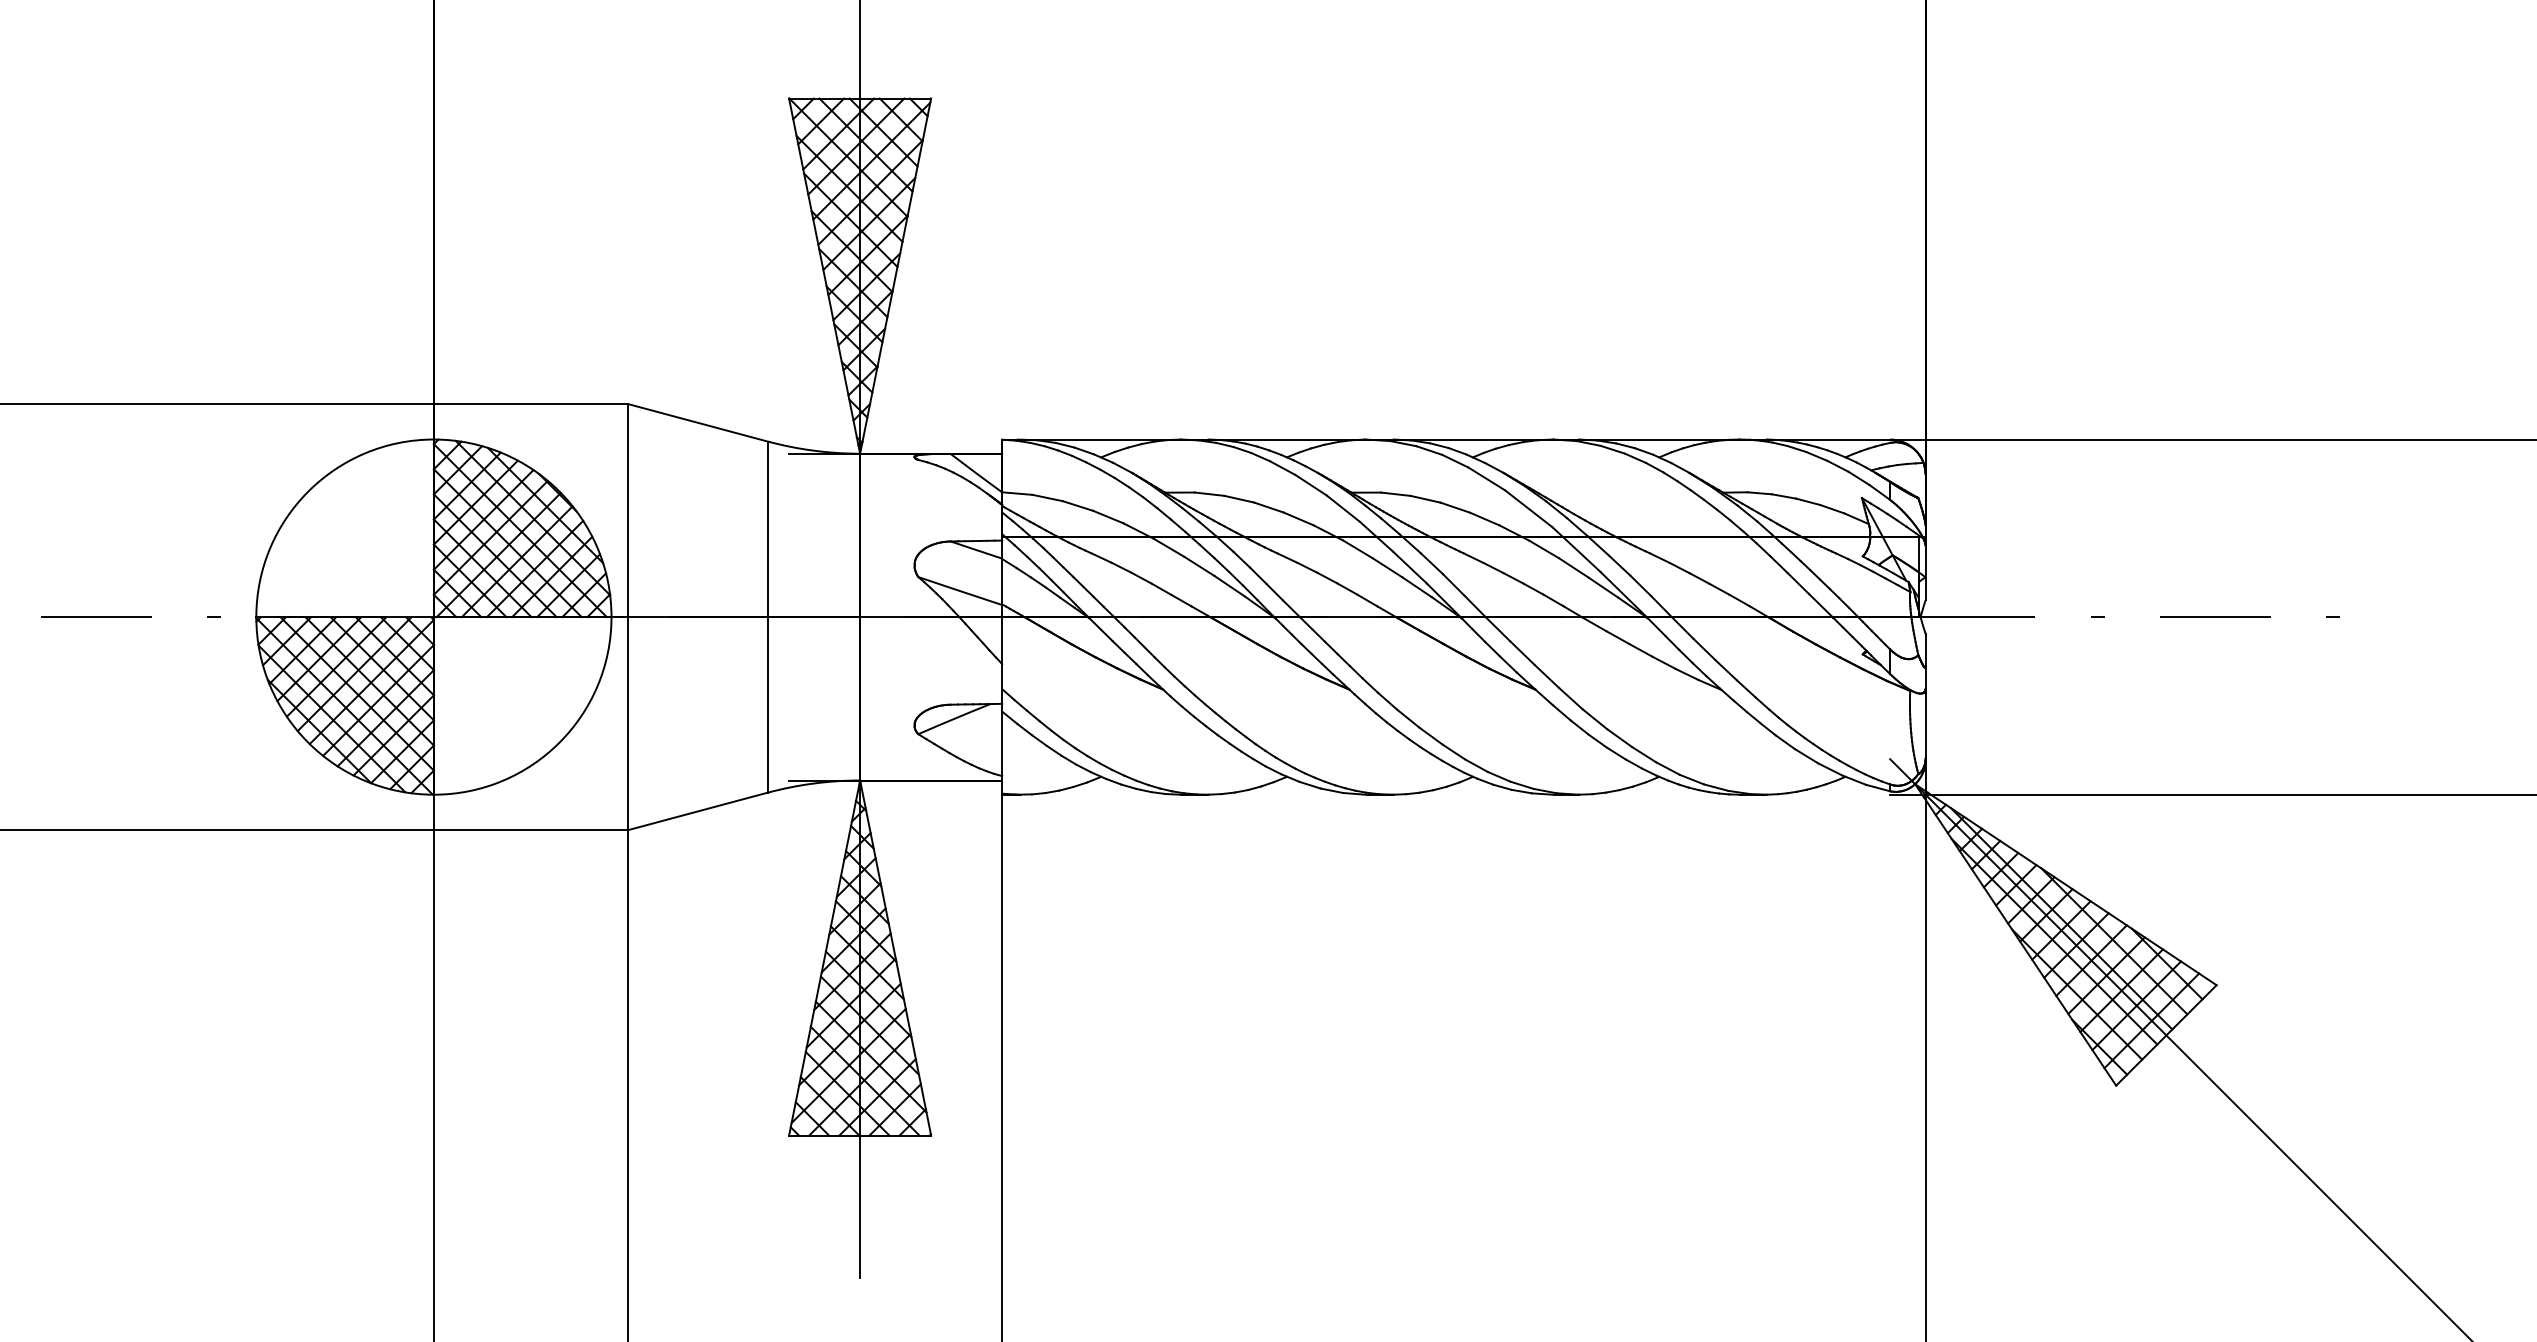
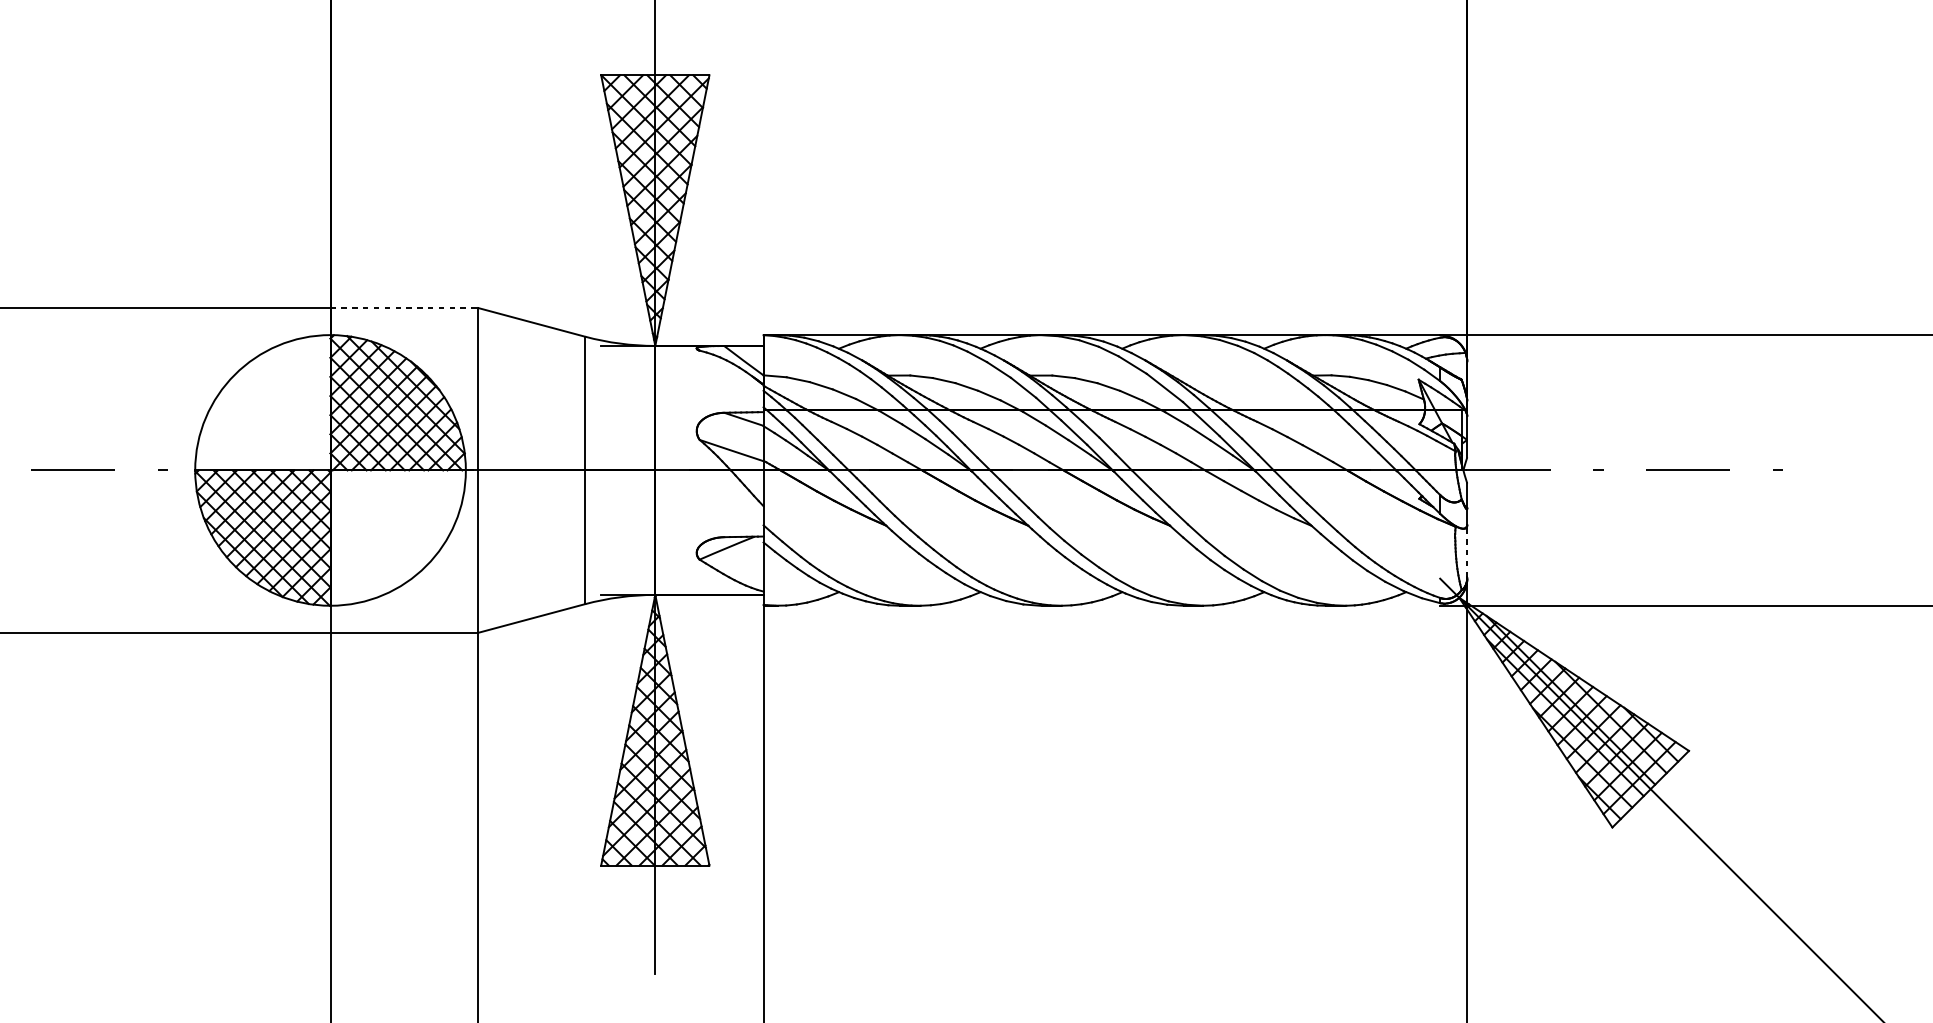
line: (530, 404) -> (404, 308), solid -> dashed
line: (1925, 725) -> (1467, 553), solid -> dashed

